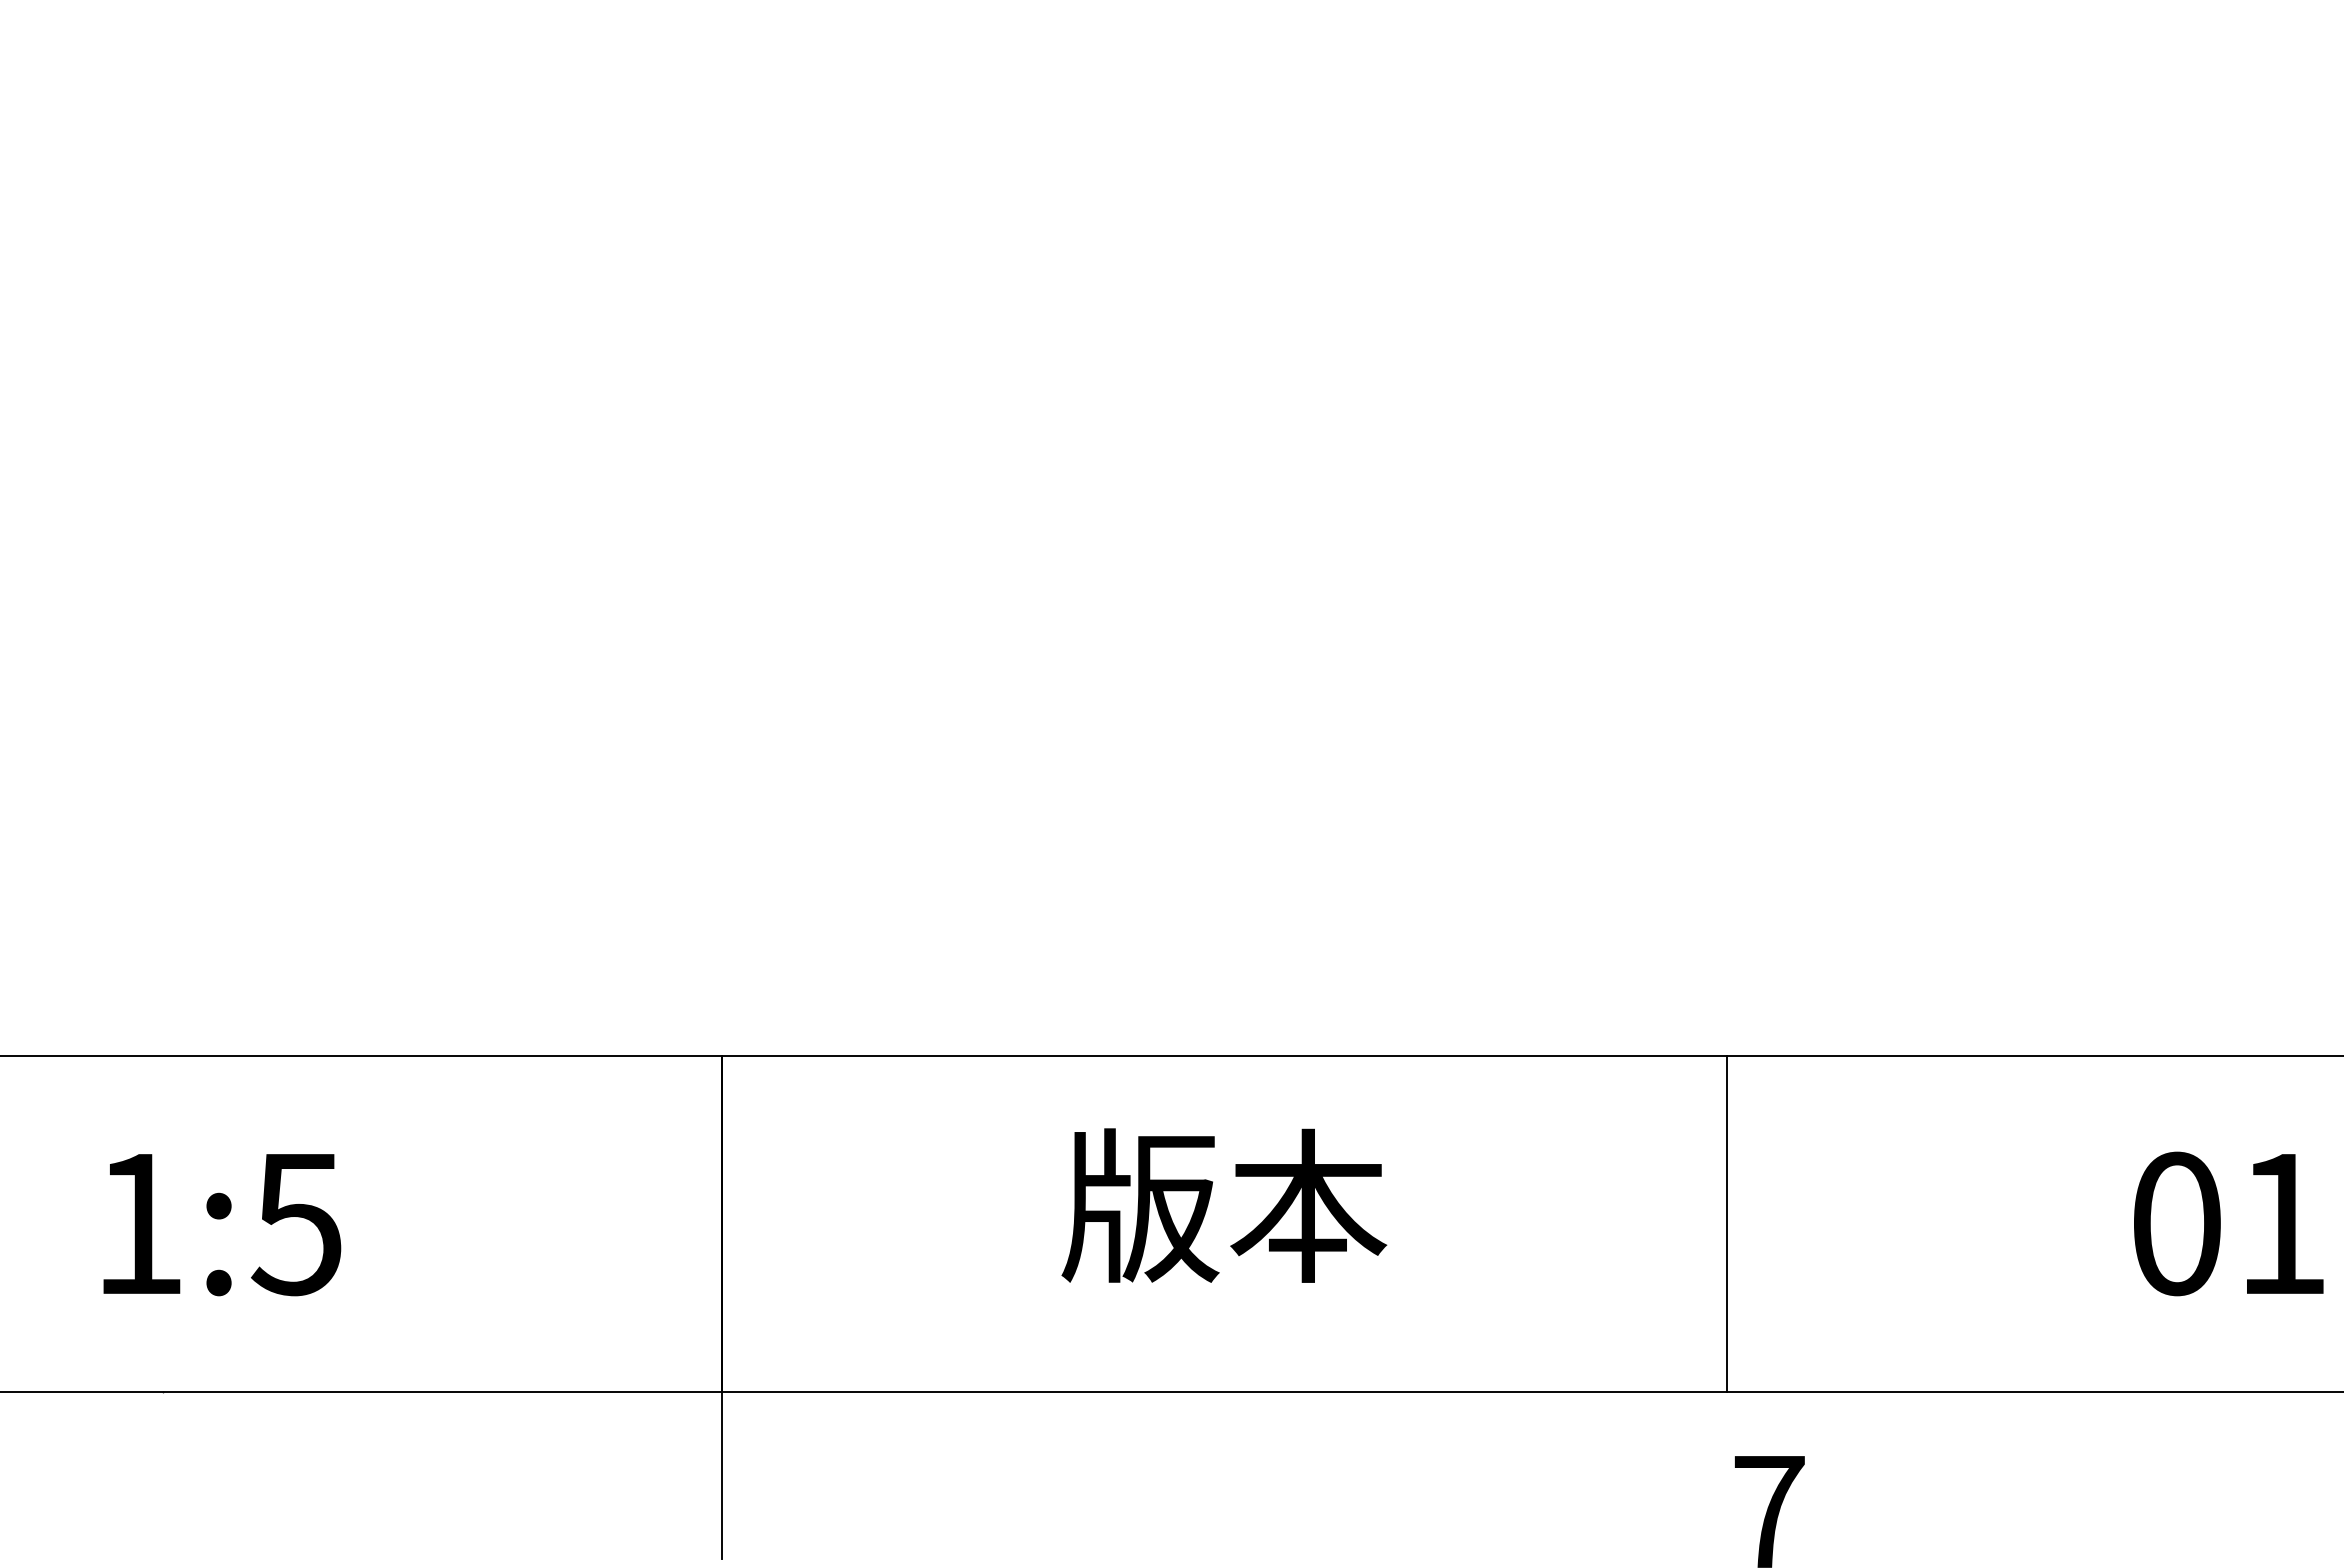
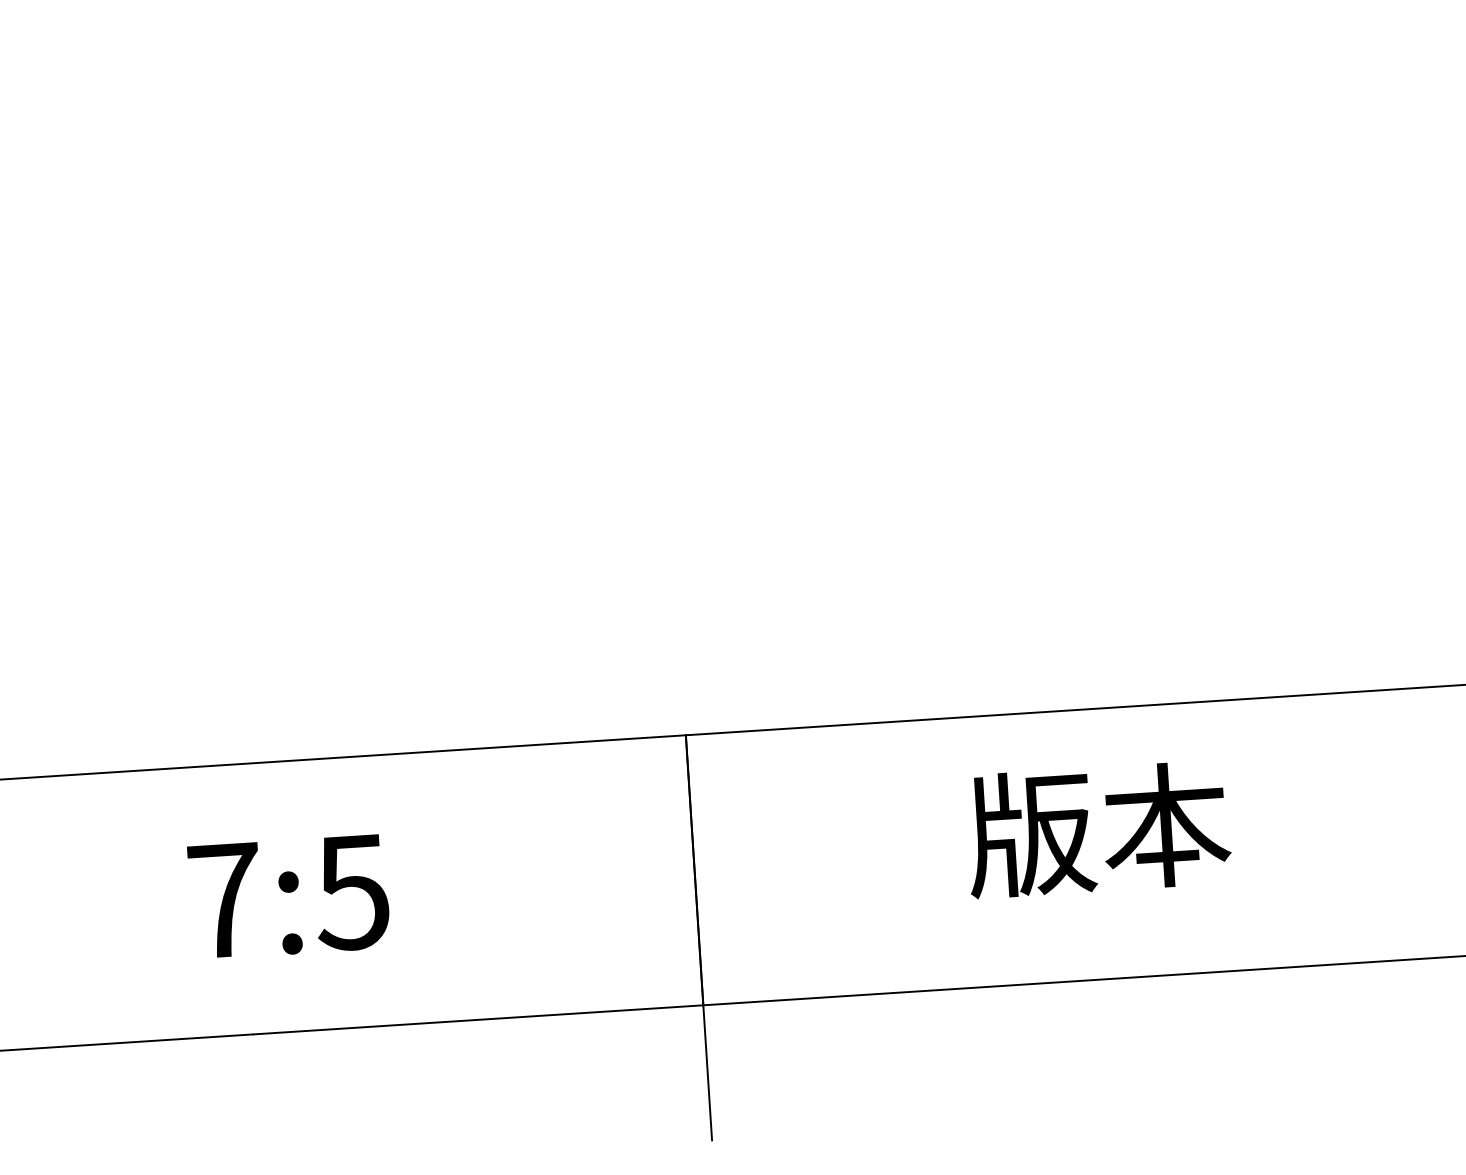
text: (139, 1223) -> (225, 900), 1:5 -> 7:5

